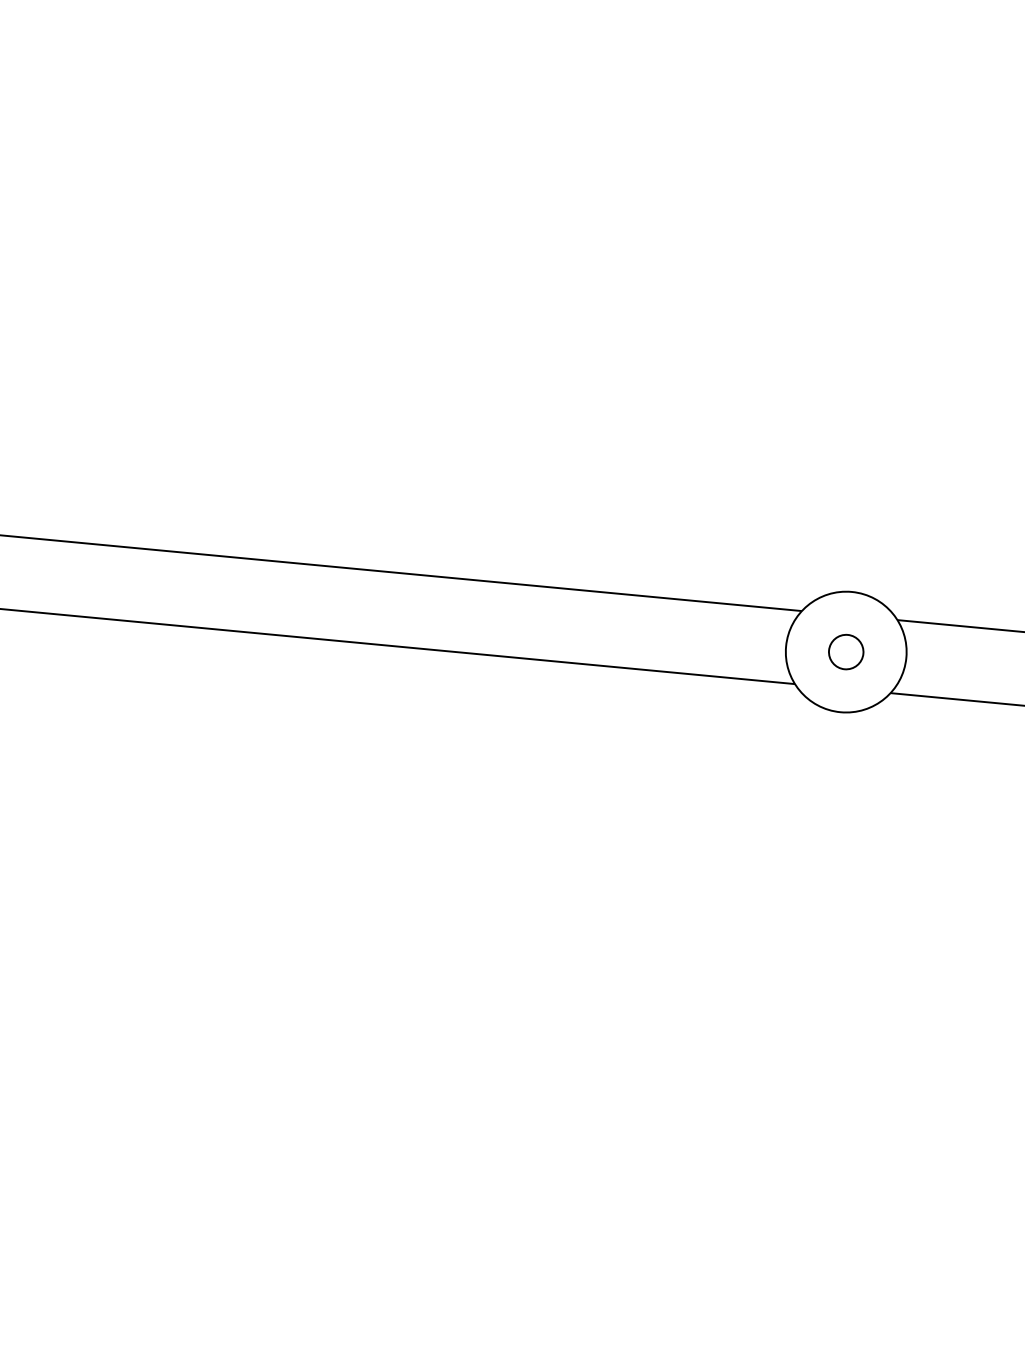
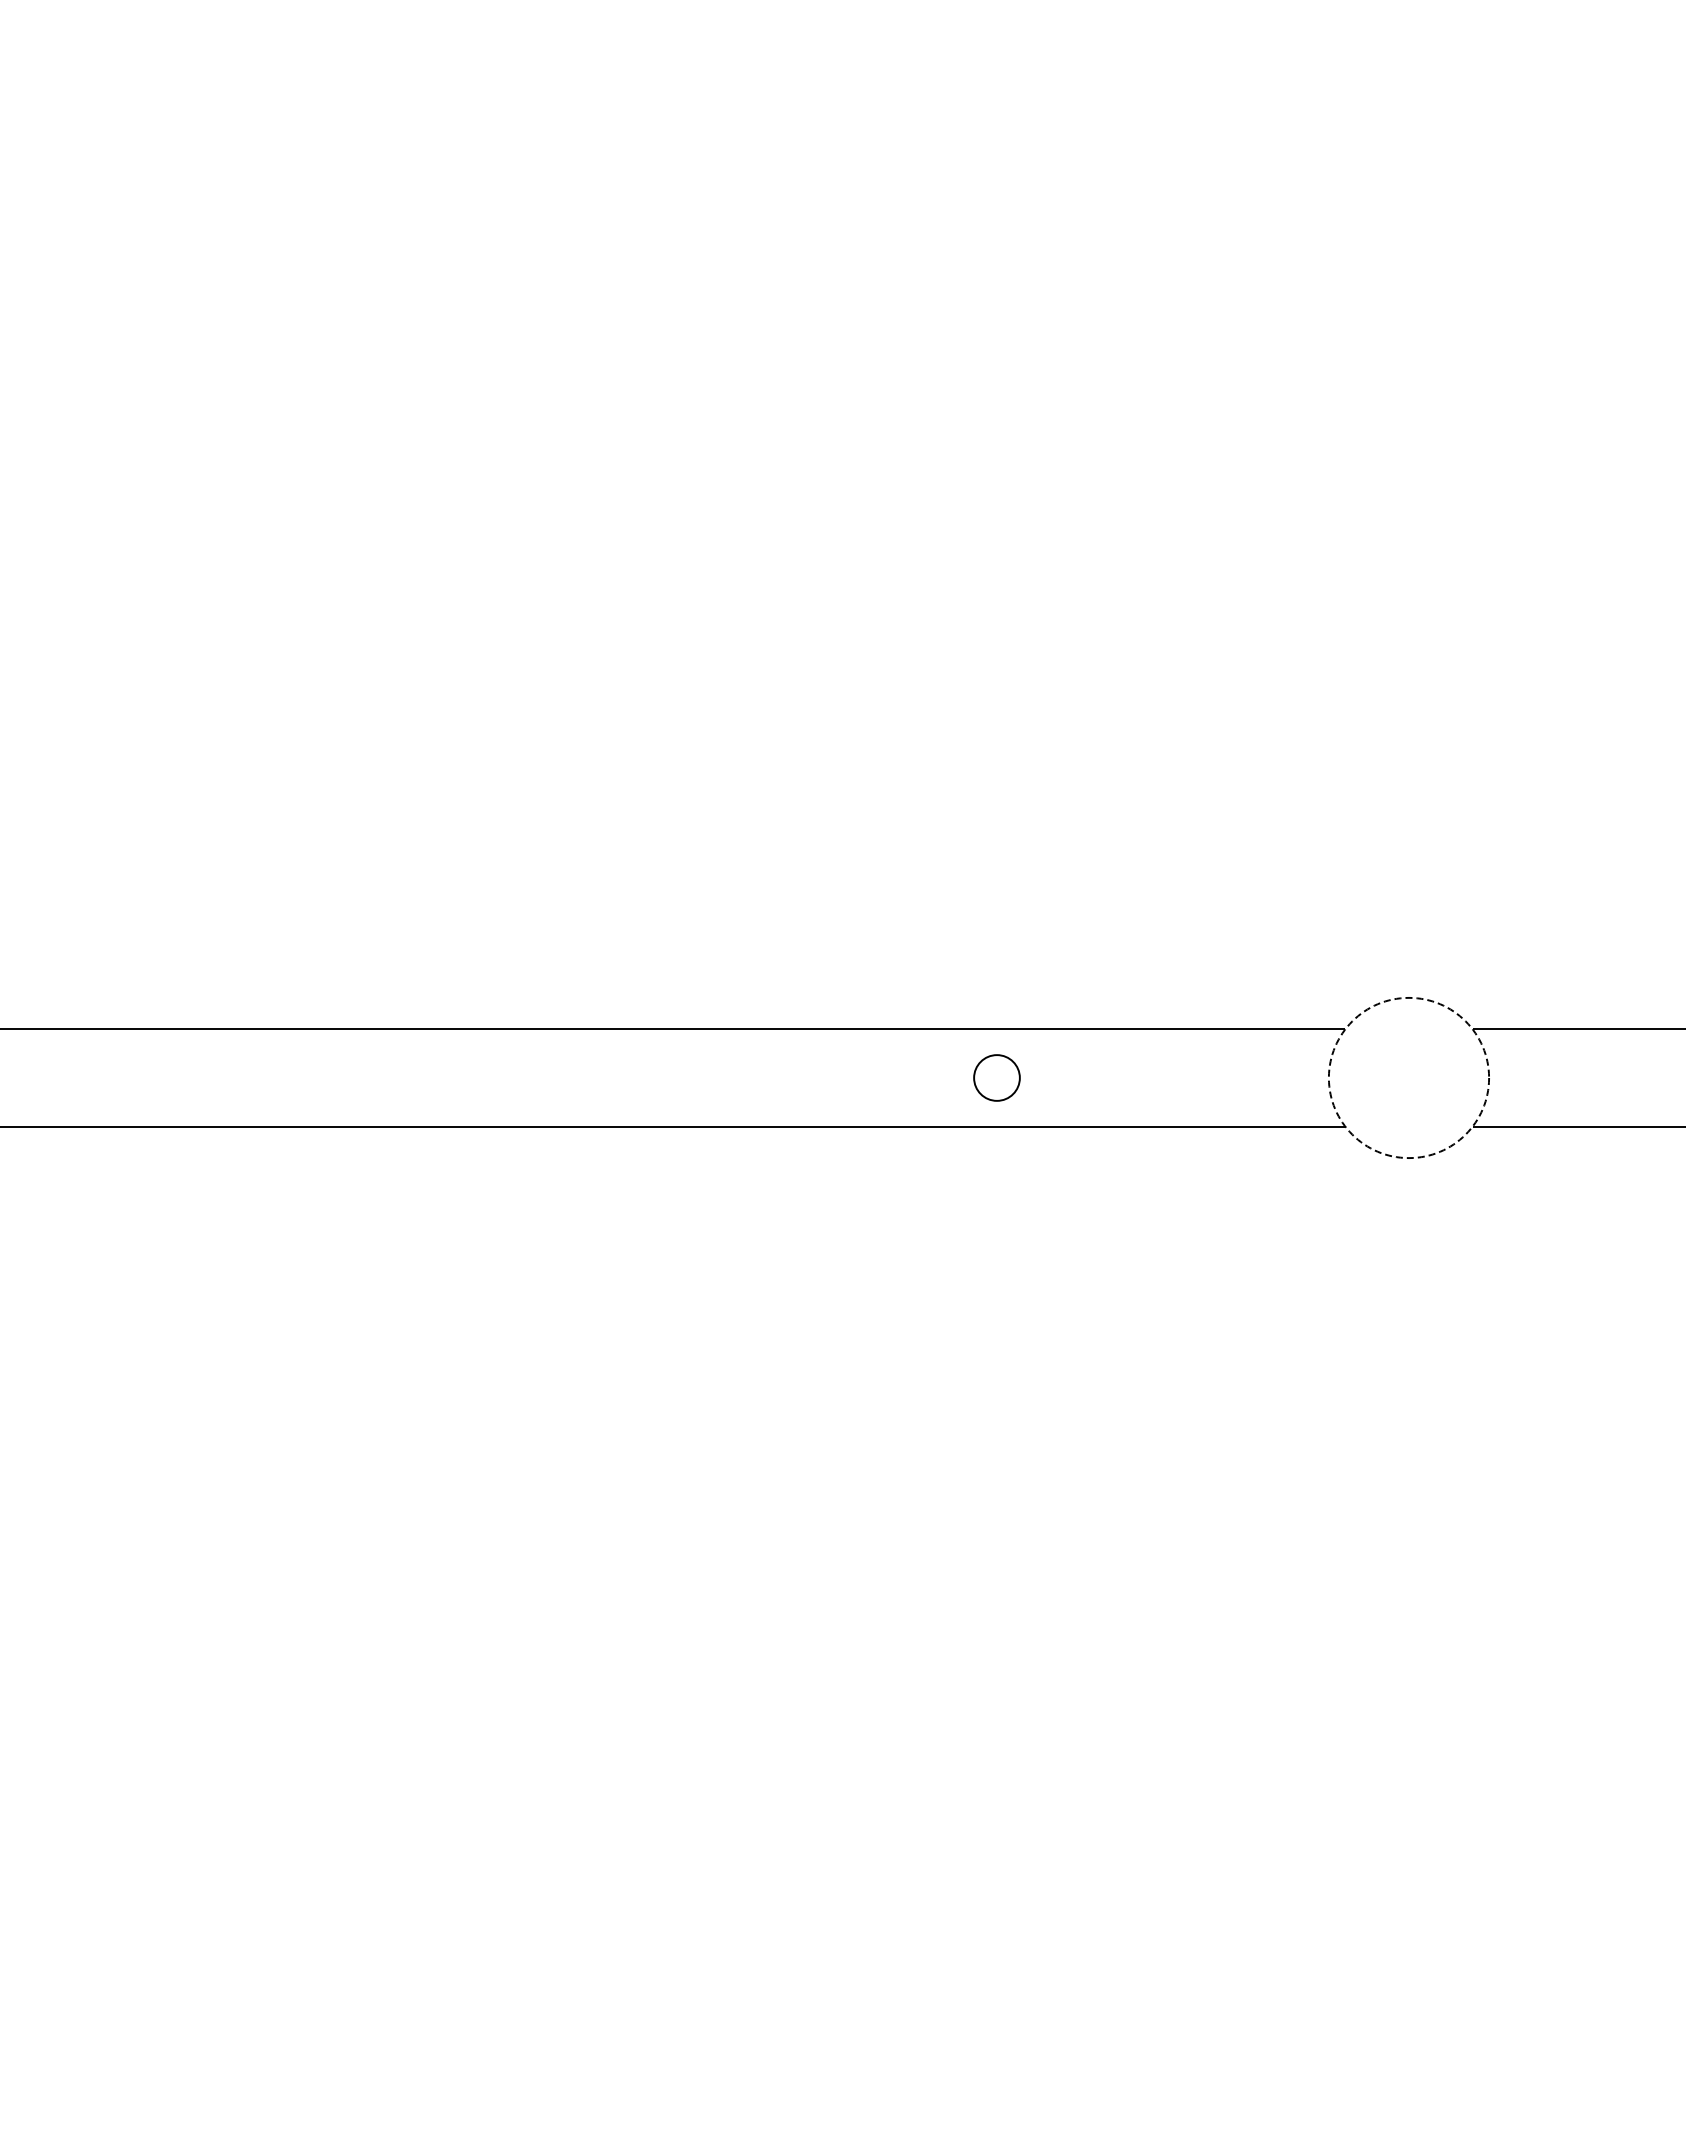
circle: (845, 651) -> (1408, 1077), solid -> dashed
circle: (845, 651) -> (996, 1077), moved

